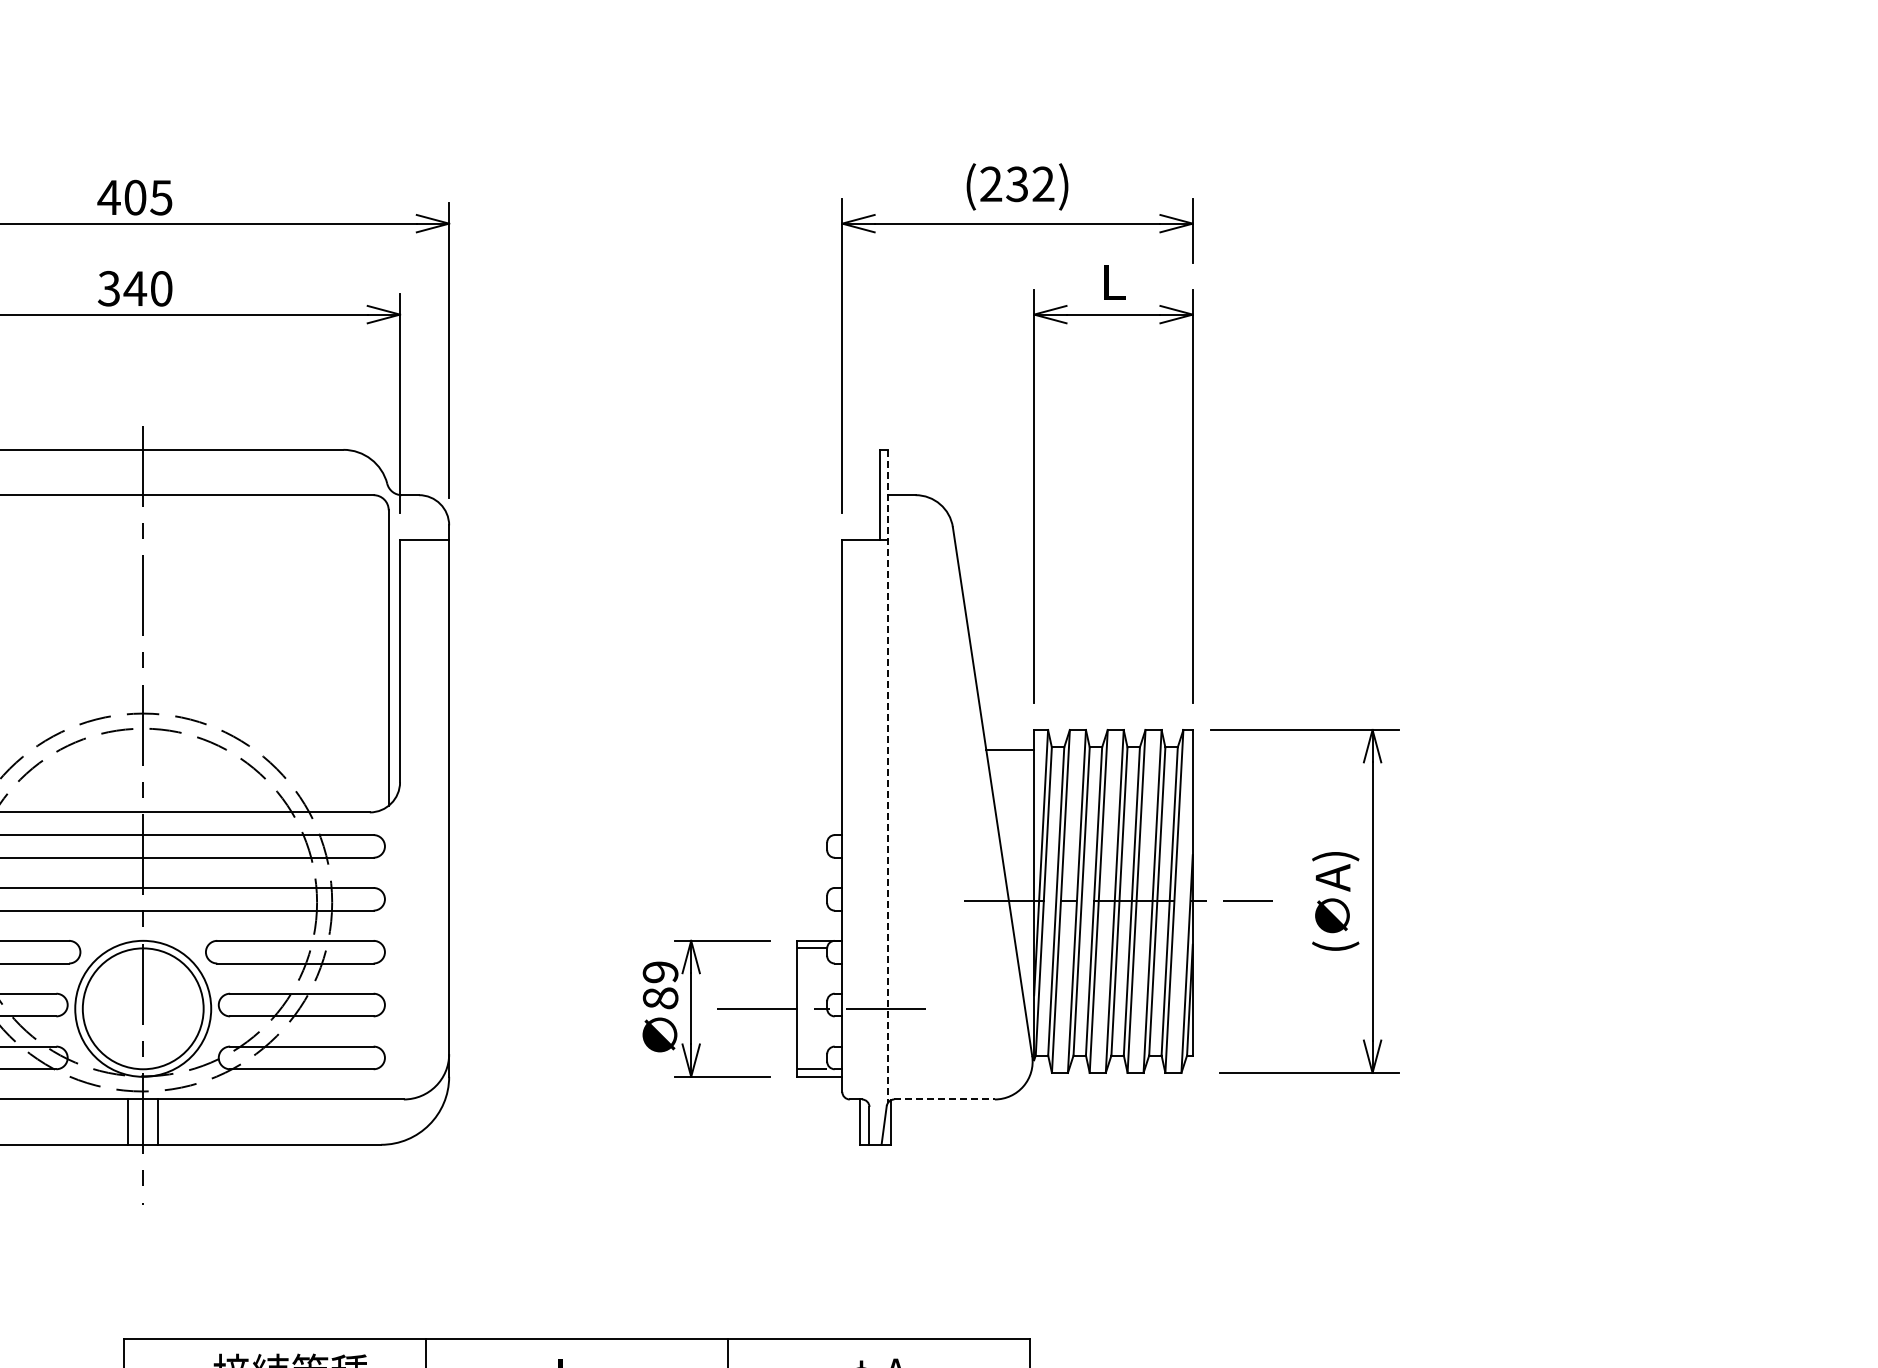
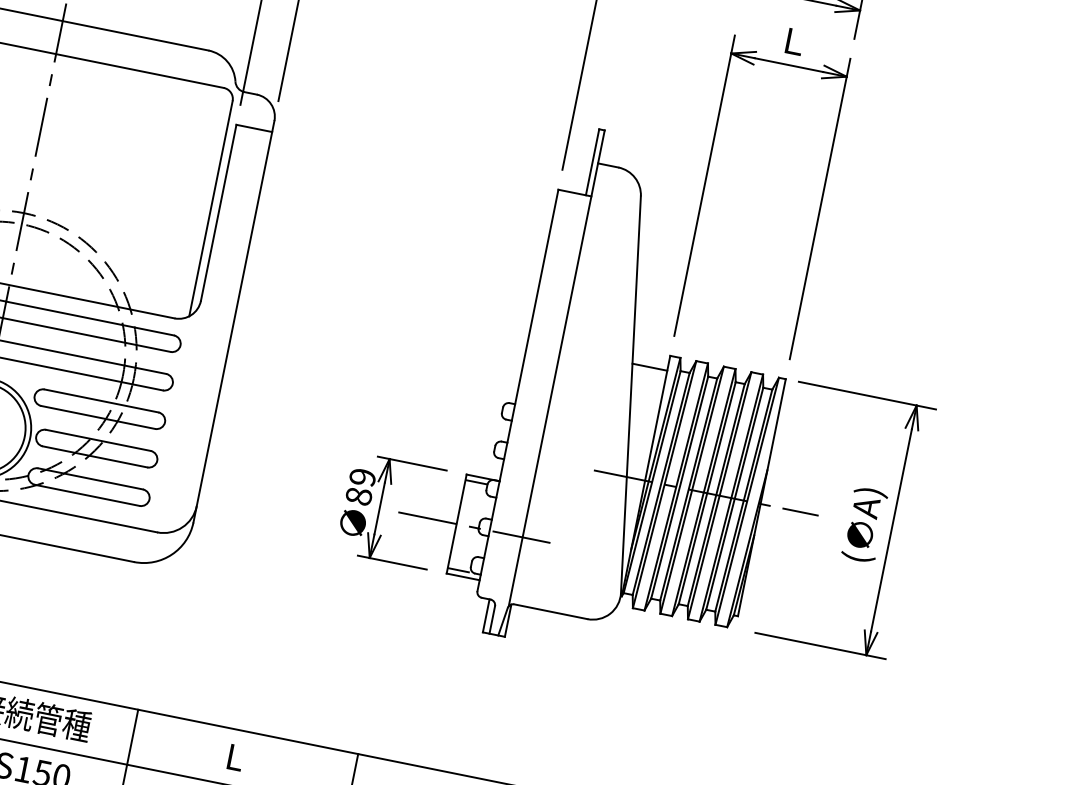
line: (887, 776) -> (556, 368), dashed -> solid
line: (945, 1099) -> (551, 611), dashed -> solid

